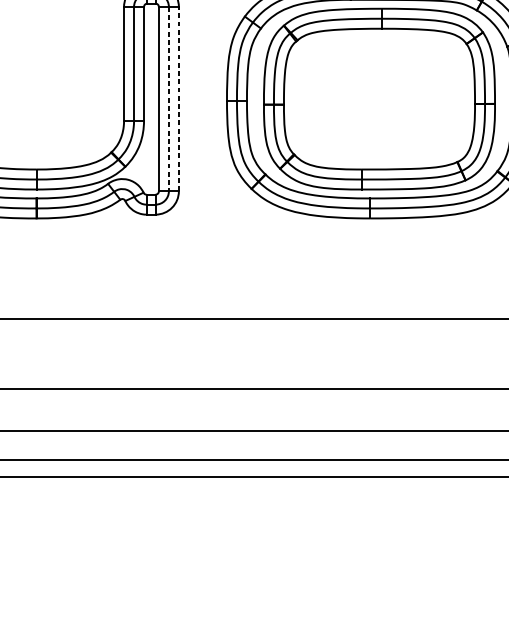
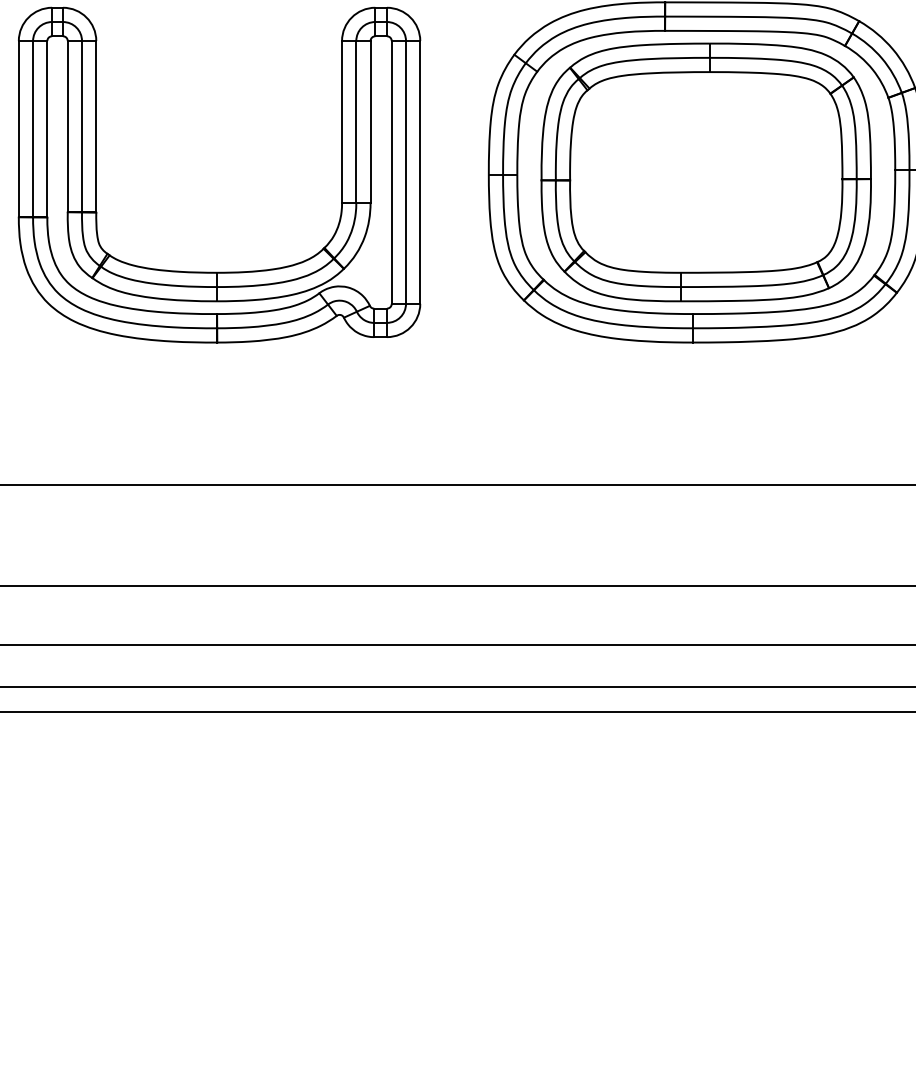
line: (179, 98) -> (420, 171), dashed -> solid
line: (169, 99) -> (406, 172), dashed -> solid

